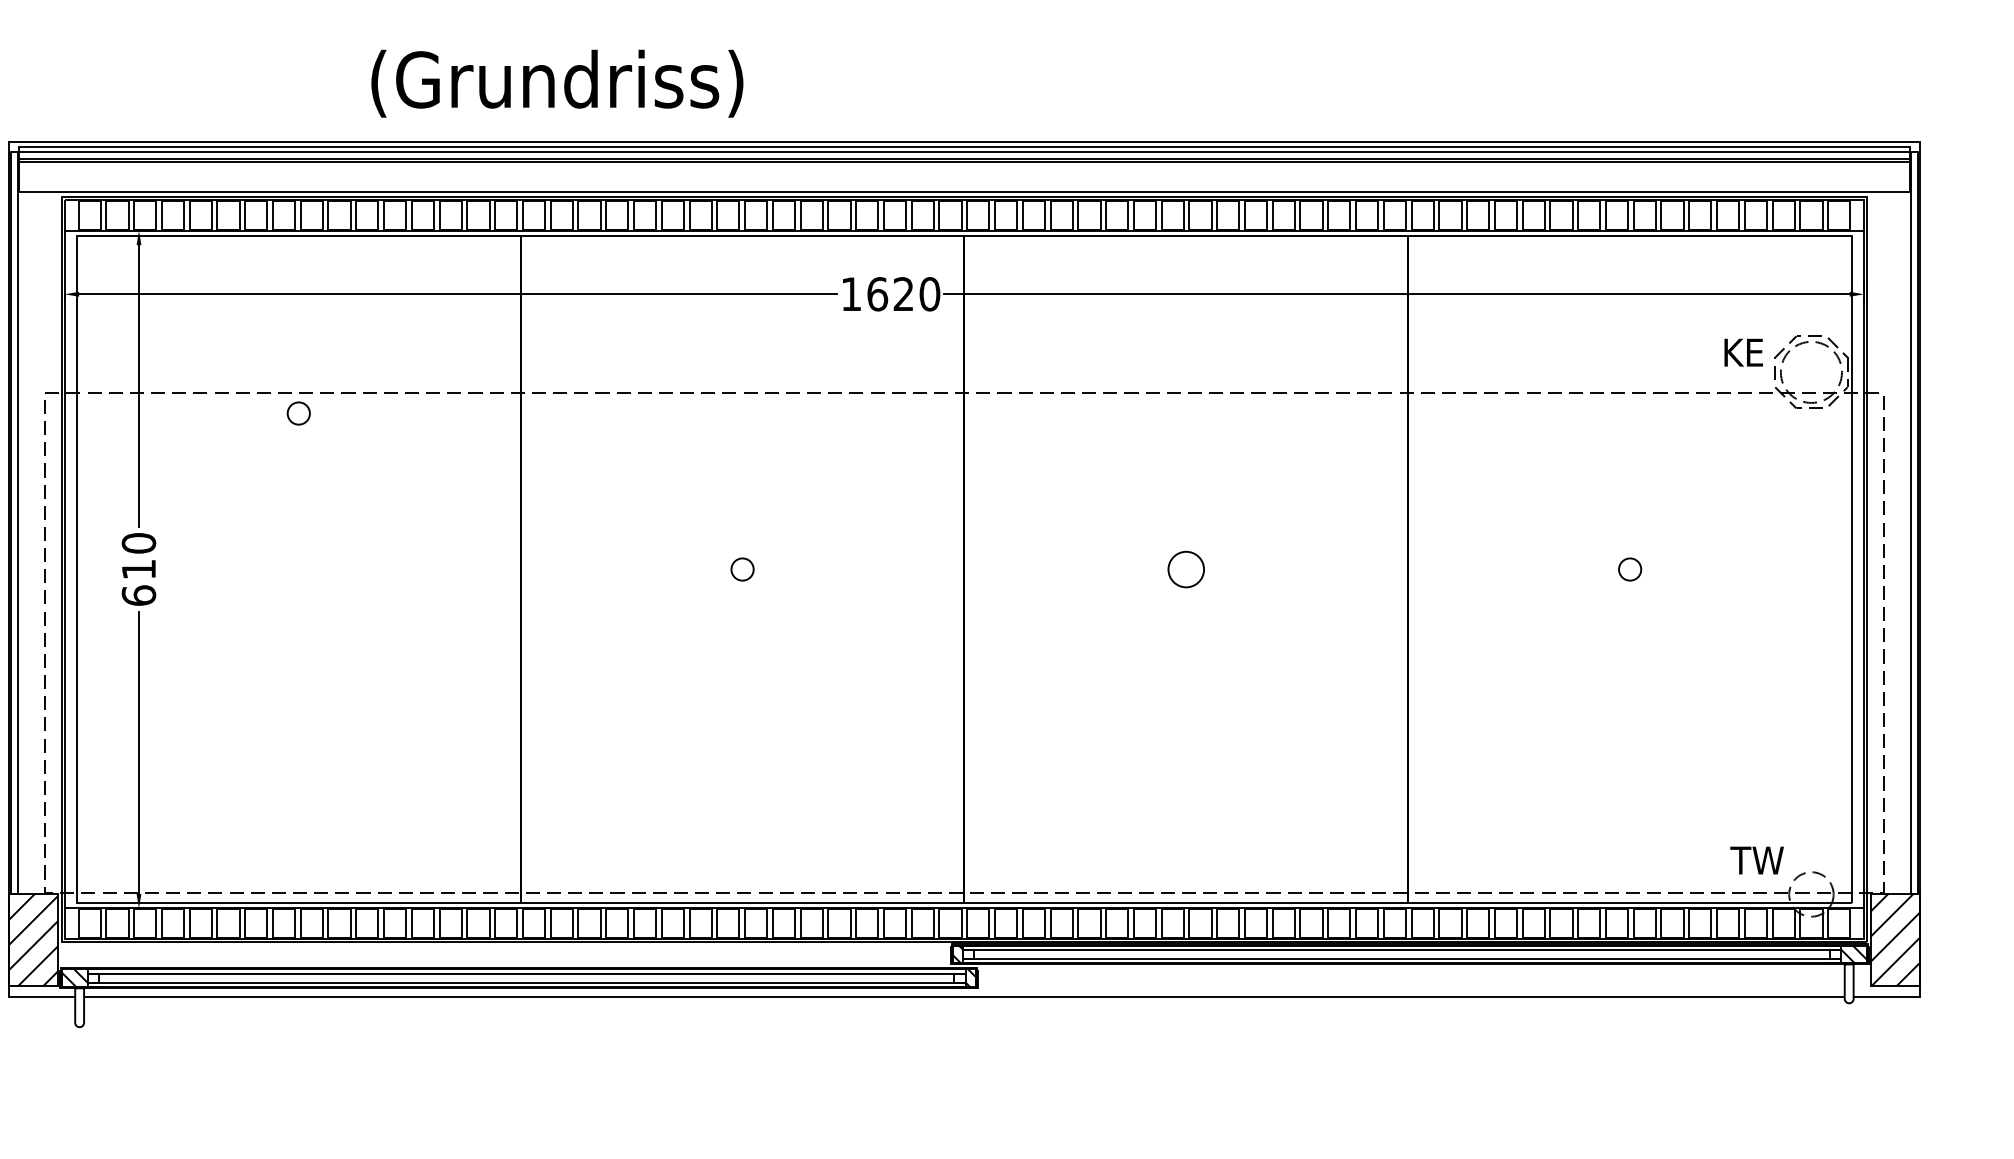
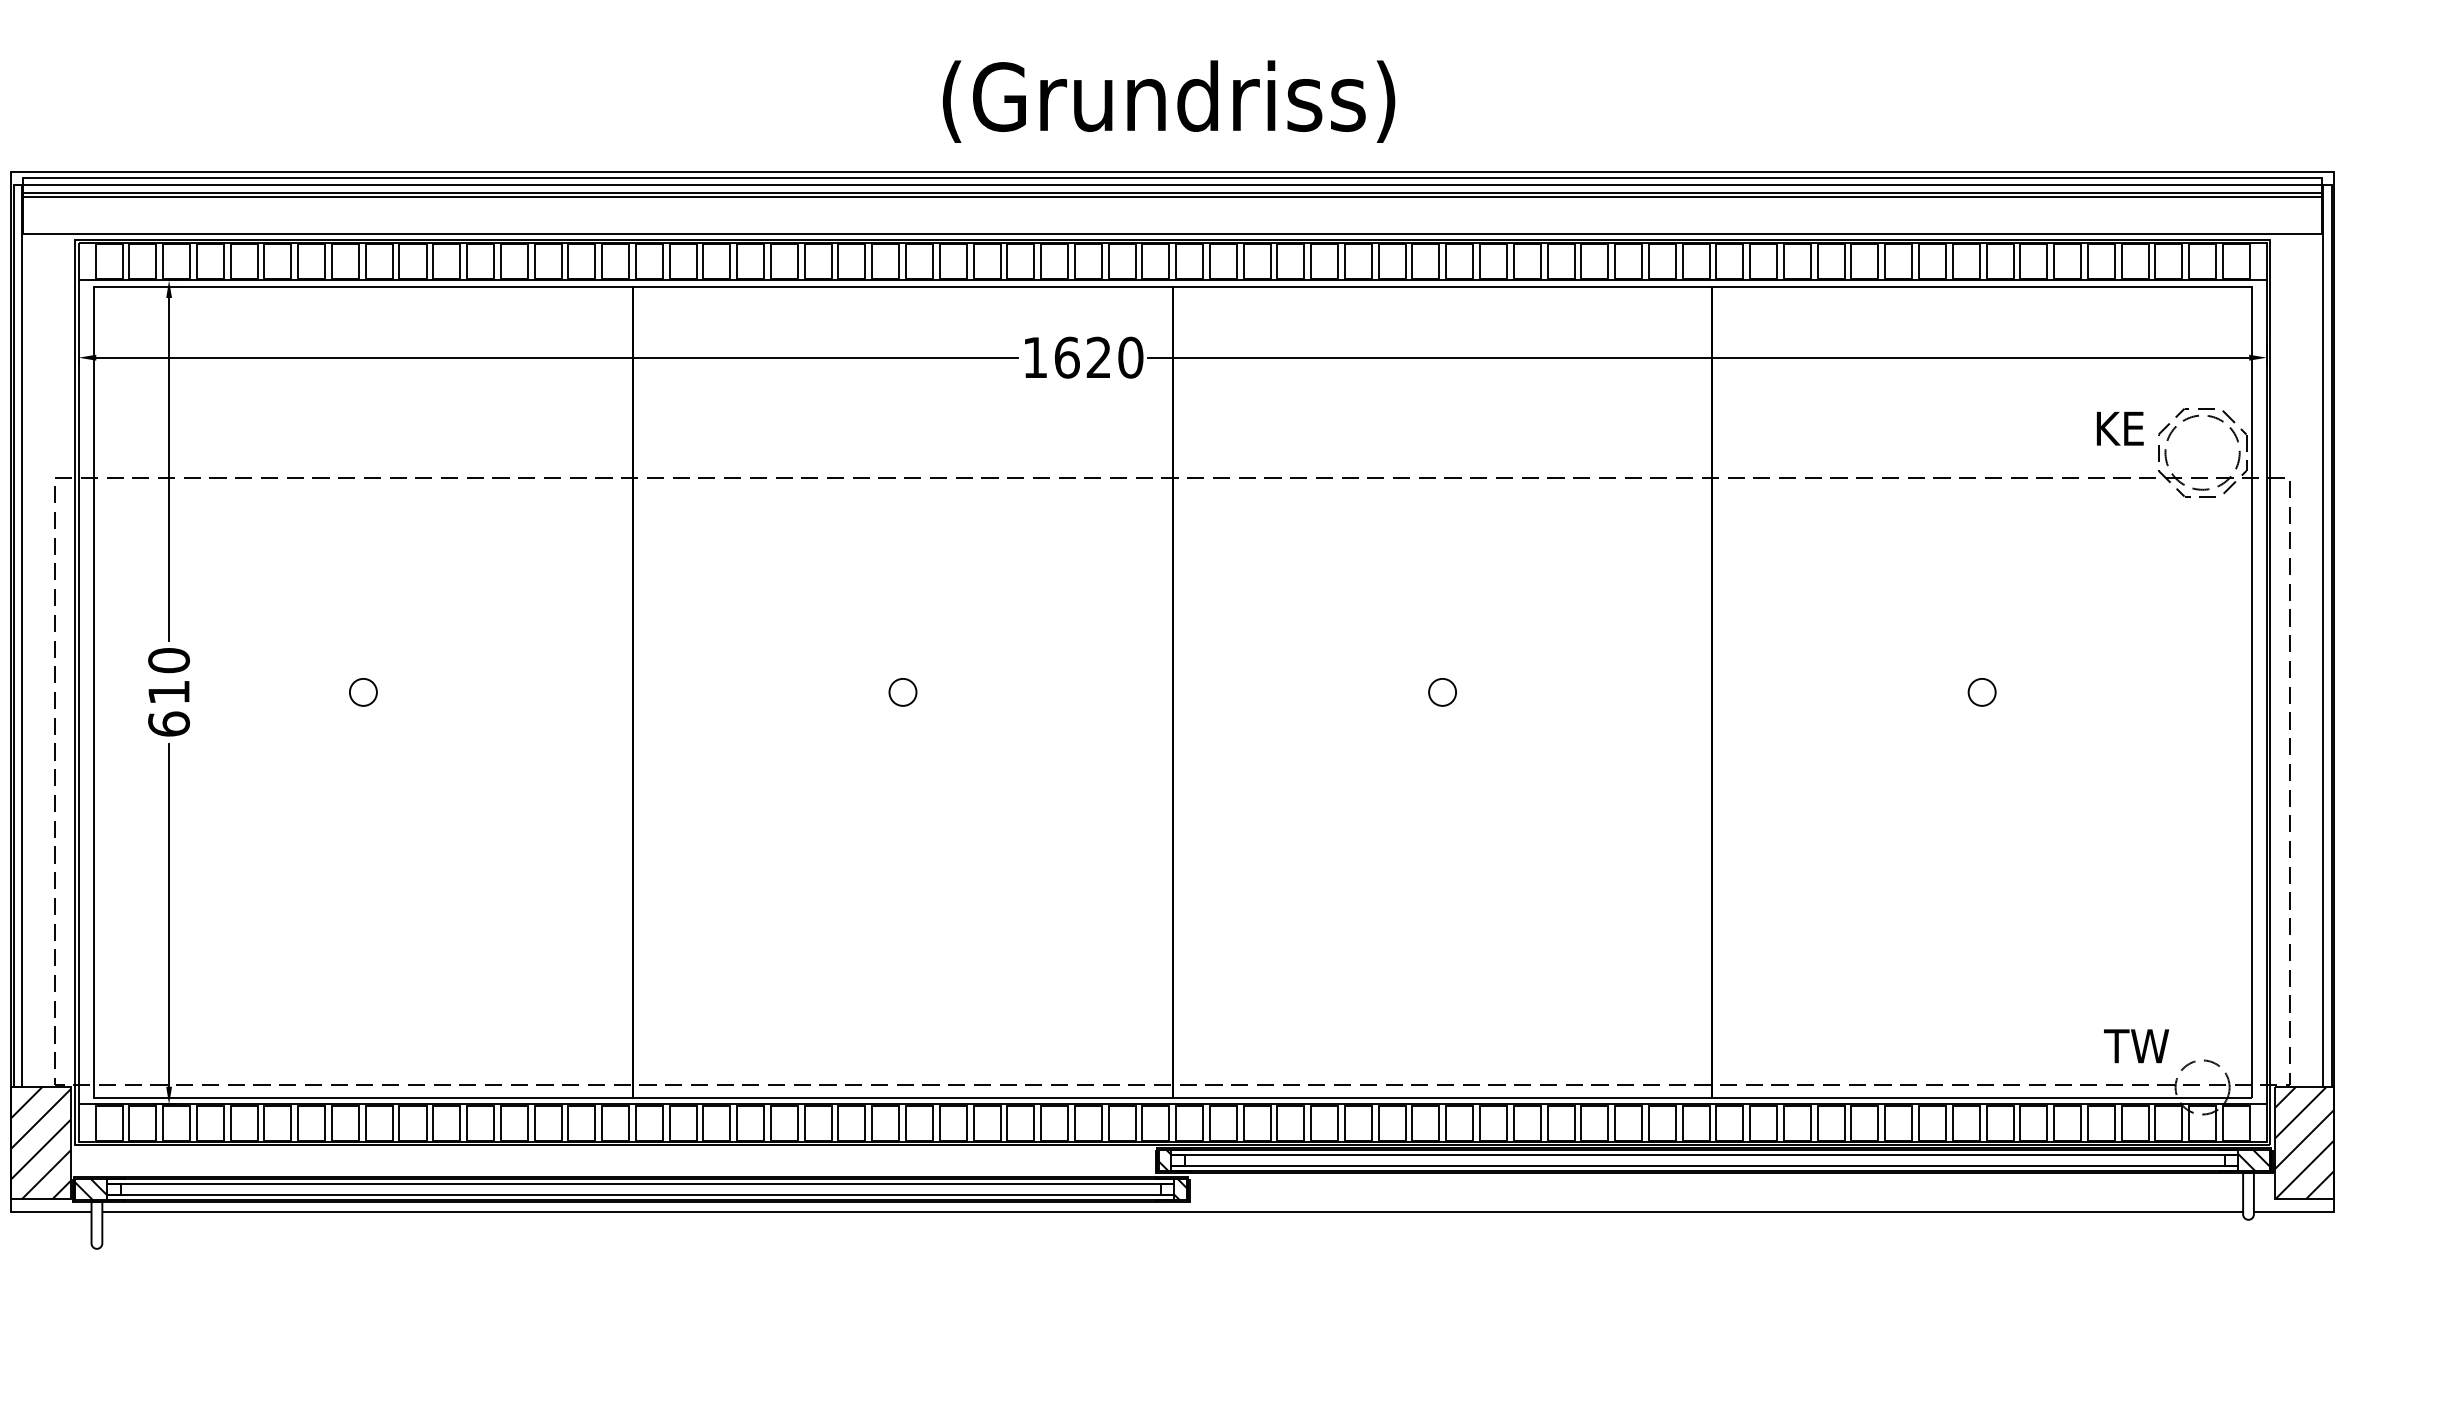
text: (557, 83) -> (1169, 101), moved
circle: (298, 413) -> (363, 692), moved
circle: (1186, 569) -> (1442, 692), size x0.62

